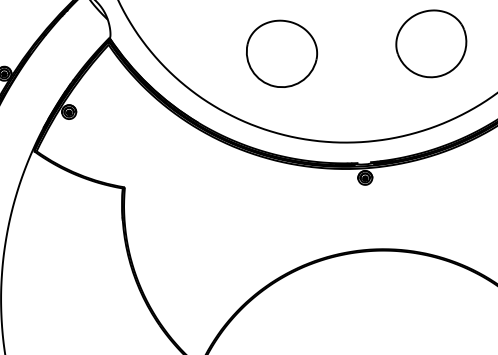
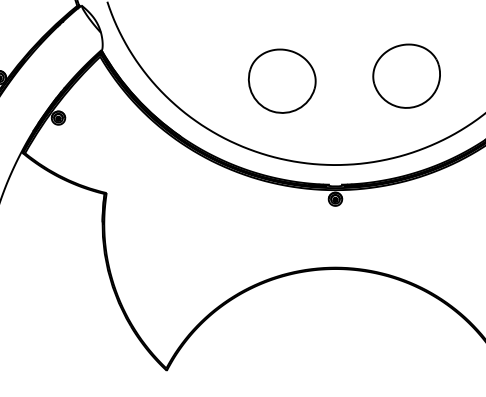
part: (281, 53) -> (281, 80), moved

